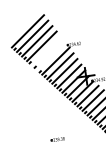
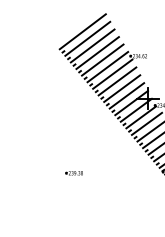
line: (46, 50) -> (102, 59), added
line: (51, 55) -> (107, 66), added
part: (57, 139) -> (73, 173), moved

